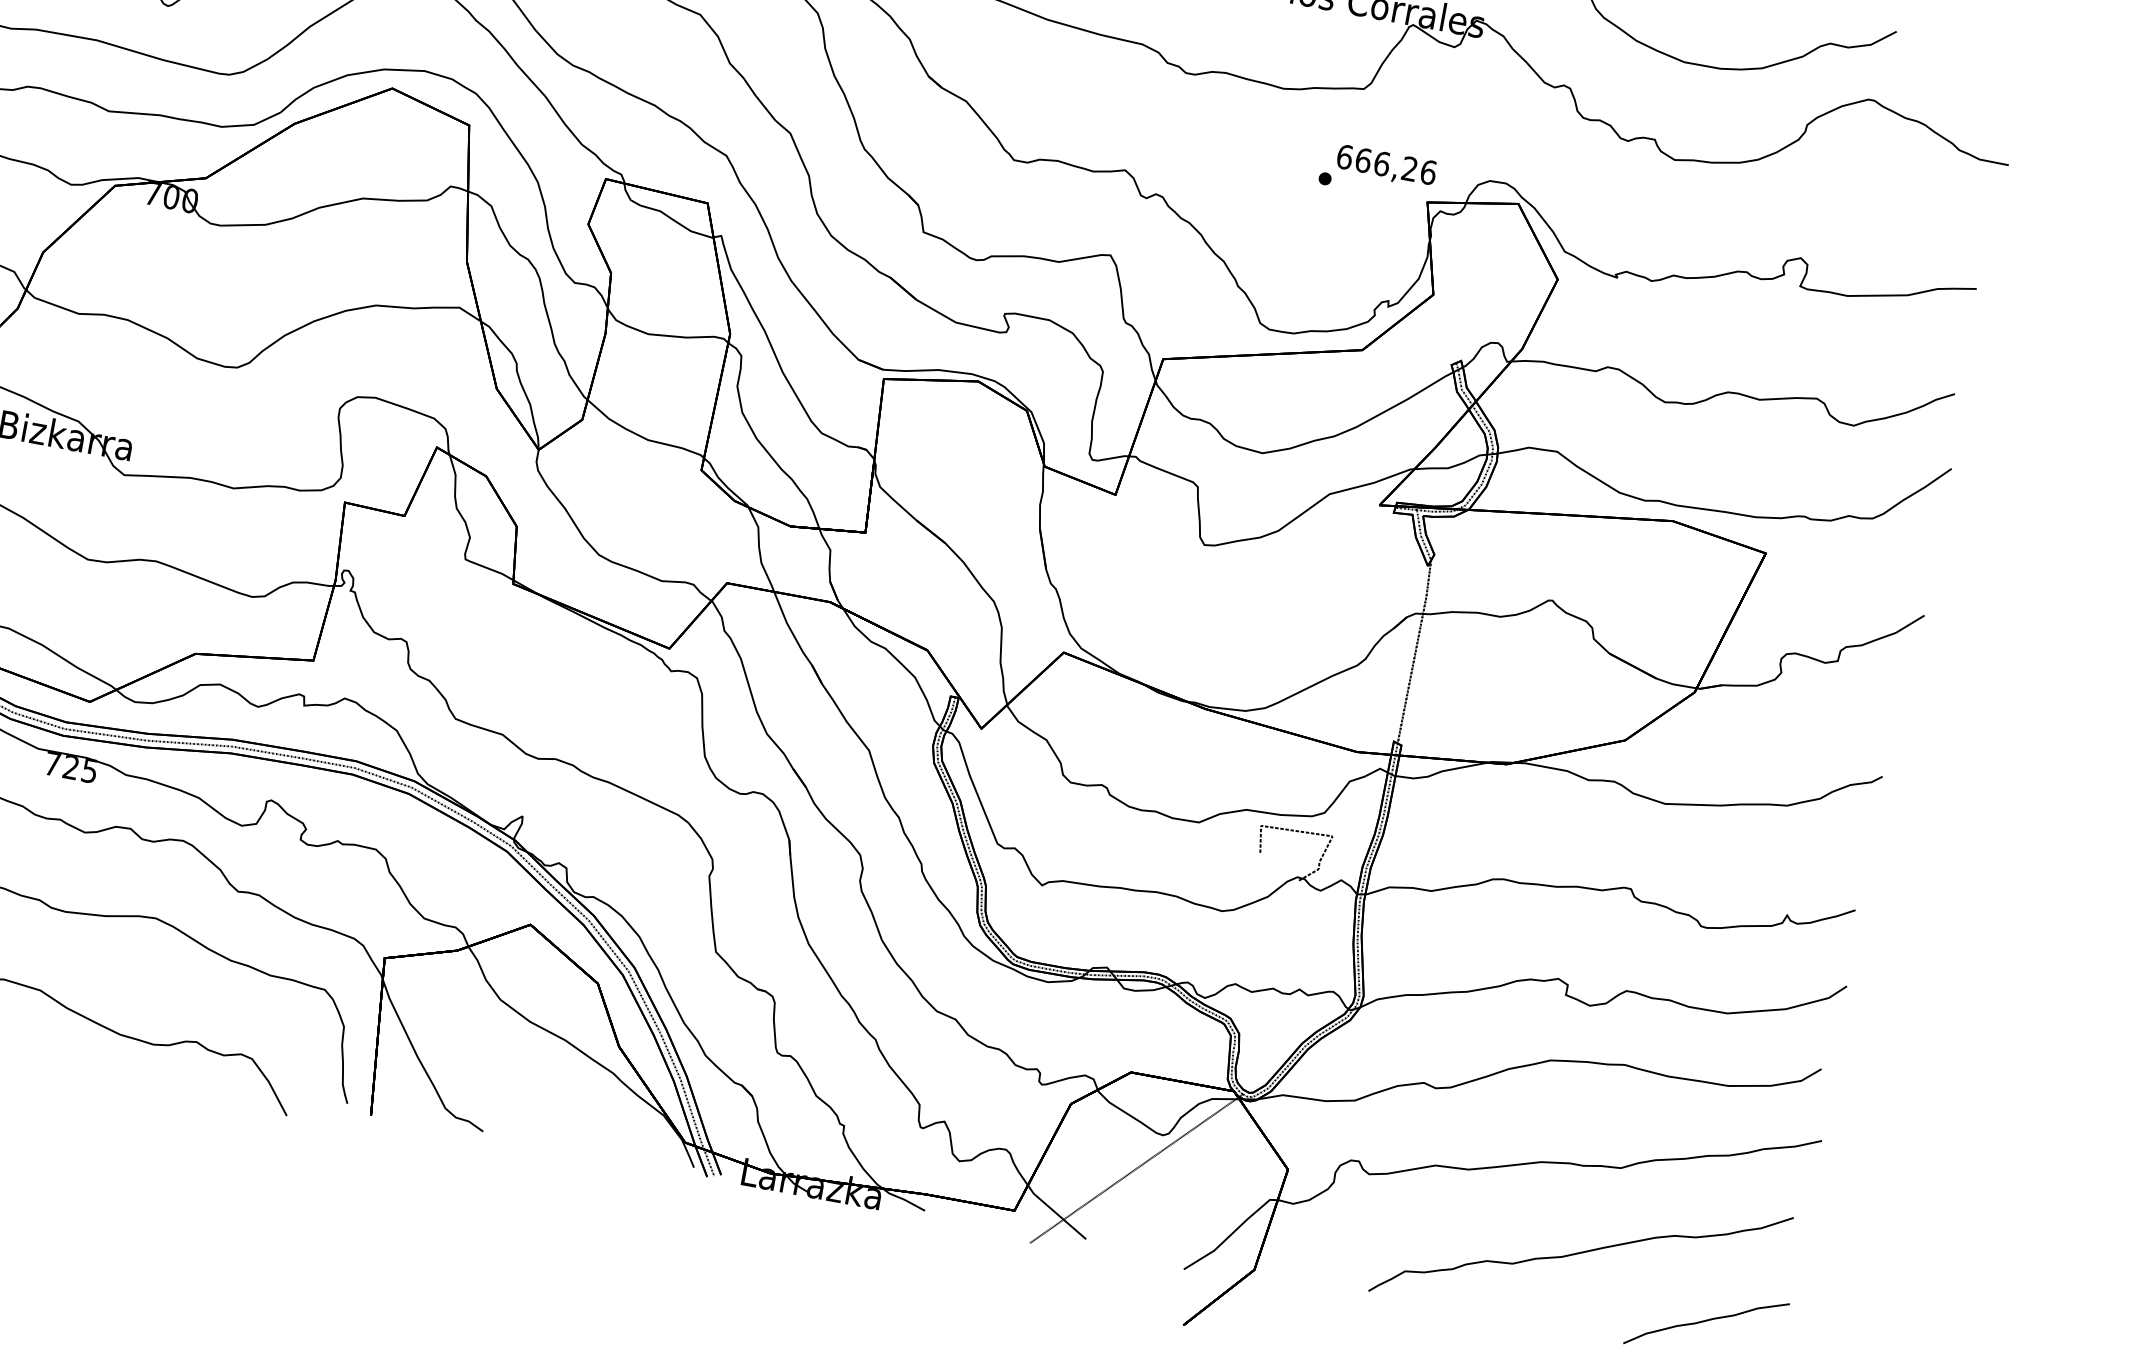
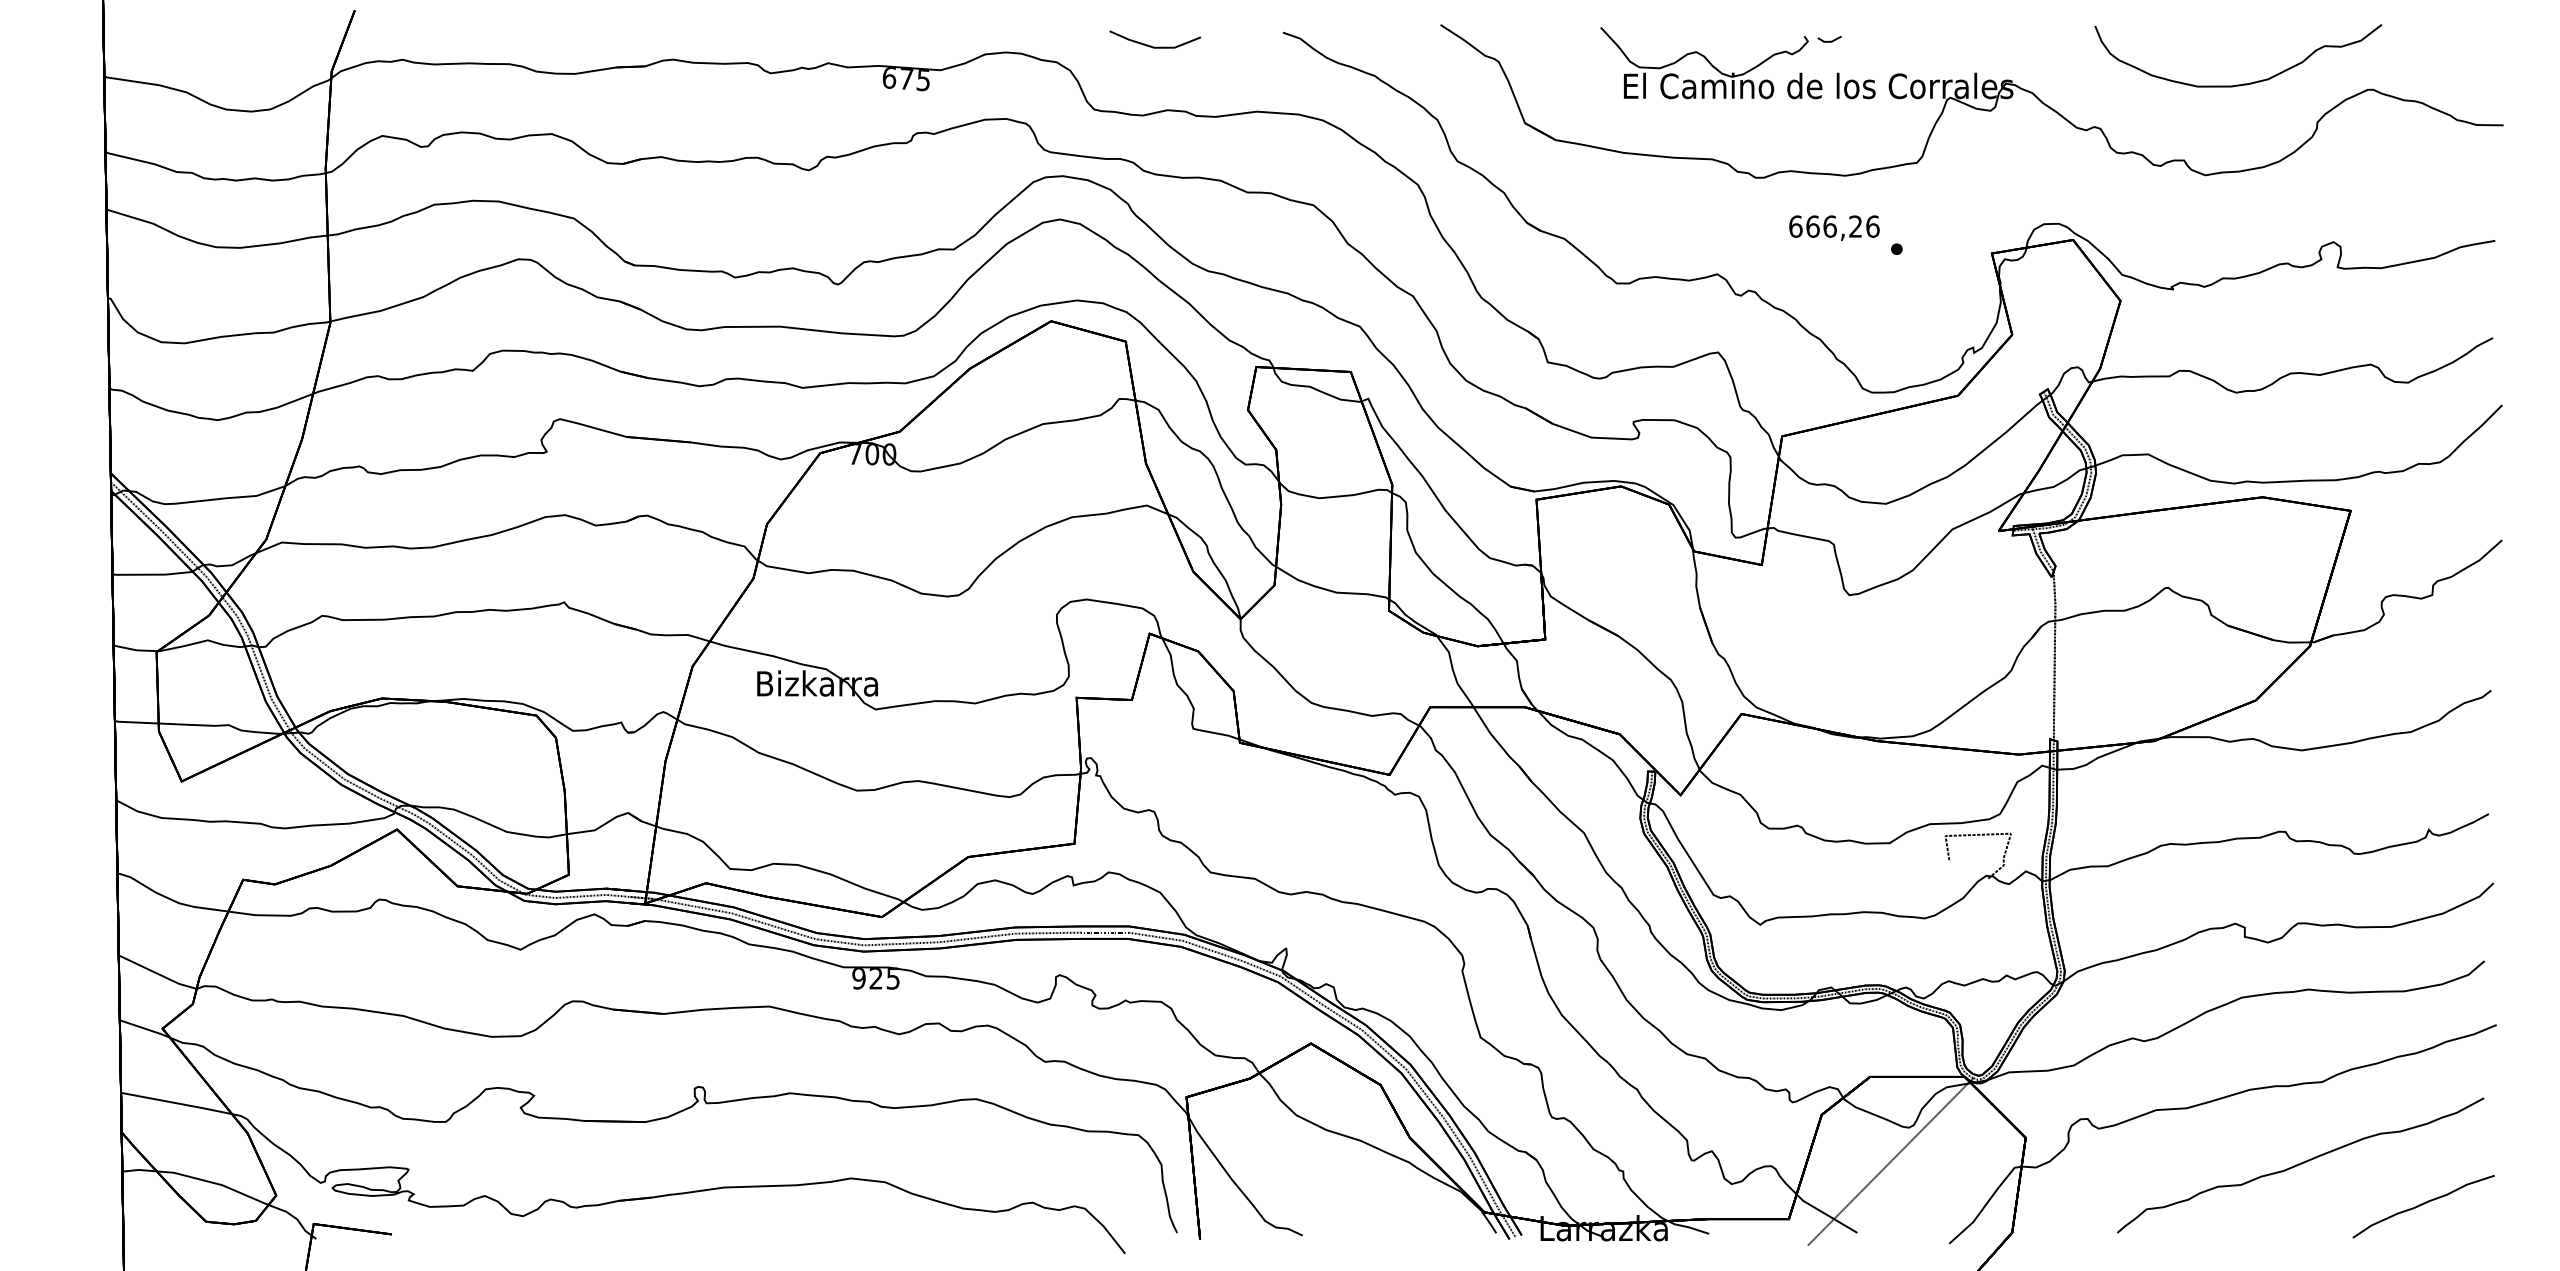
text: (1386, 165) -> (1834, 227), moved
text: (52, 763) -> (858, 978), 725 -> 925

